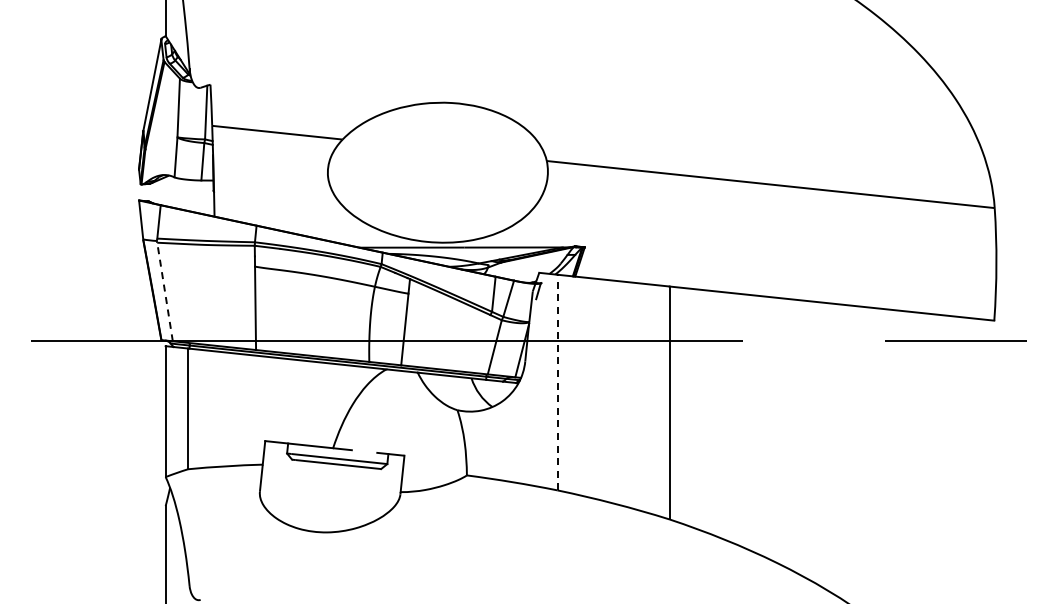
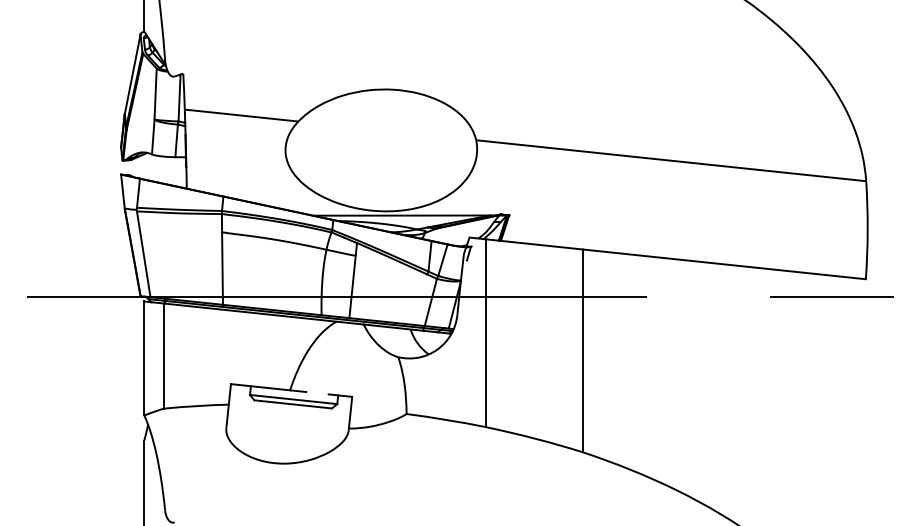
line: (165, 292) -> (144, 254), dashed -> solid
line: (557, 382) -> (485, 333), dashed -> solid

